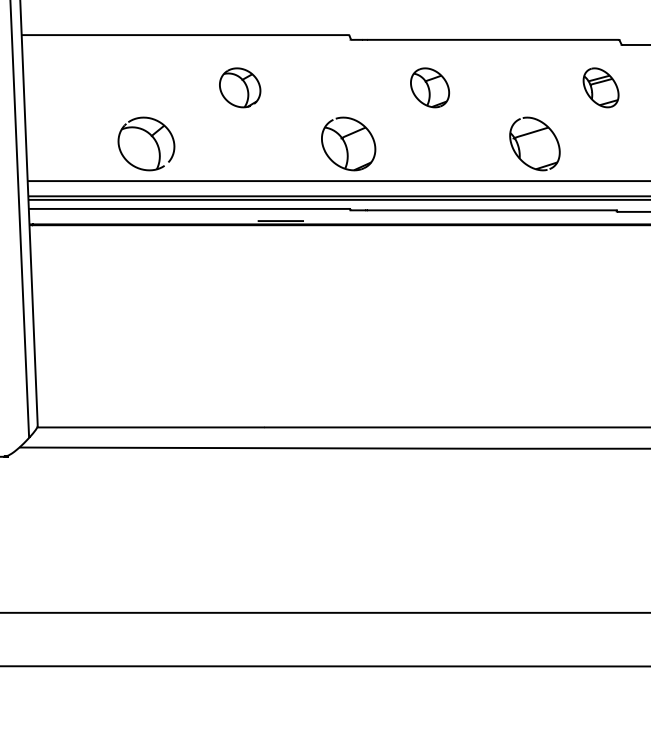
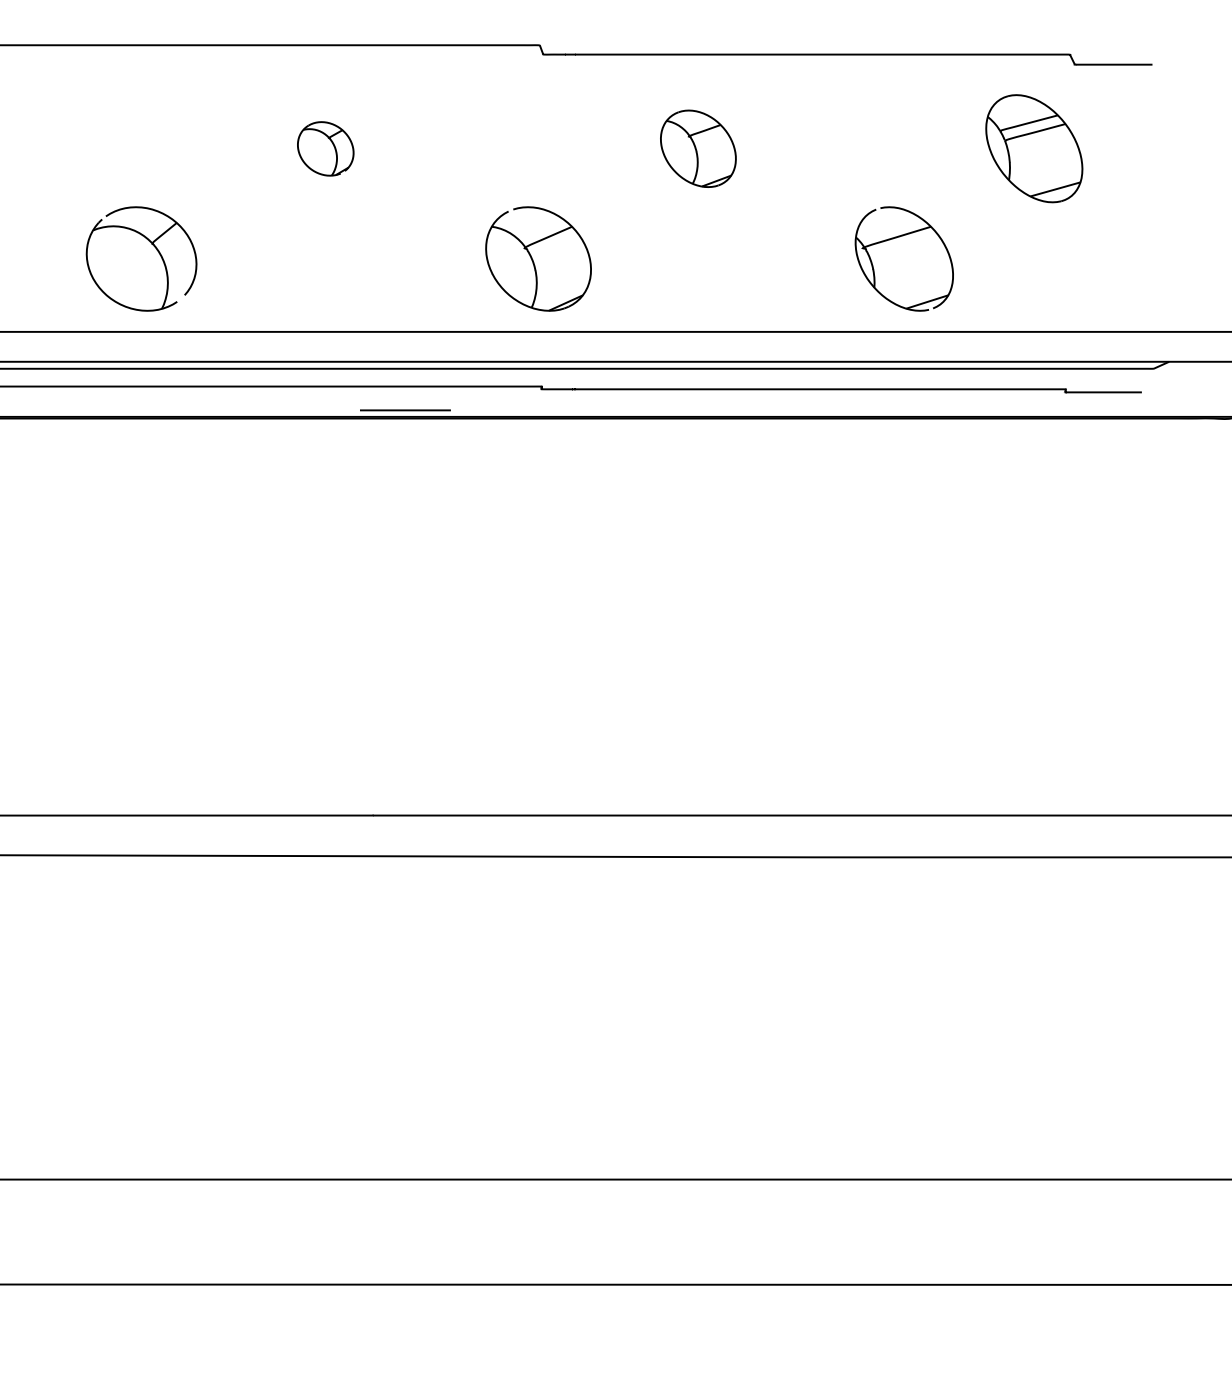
part: (240, 87) -> (326, 148), size x0.7
part: (600, 87) -> (1033, 148), size x1.4

